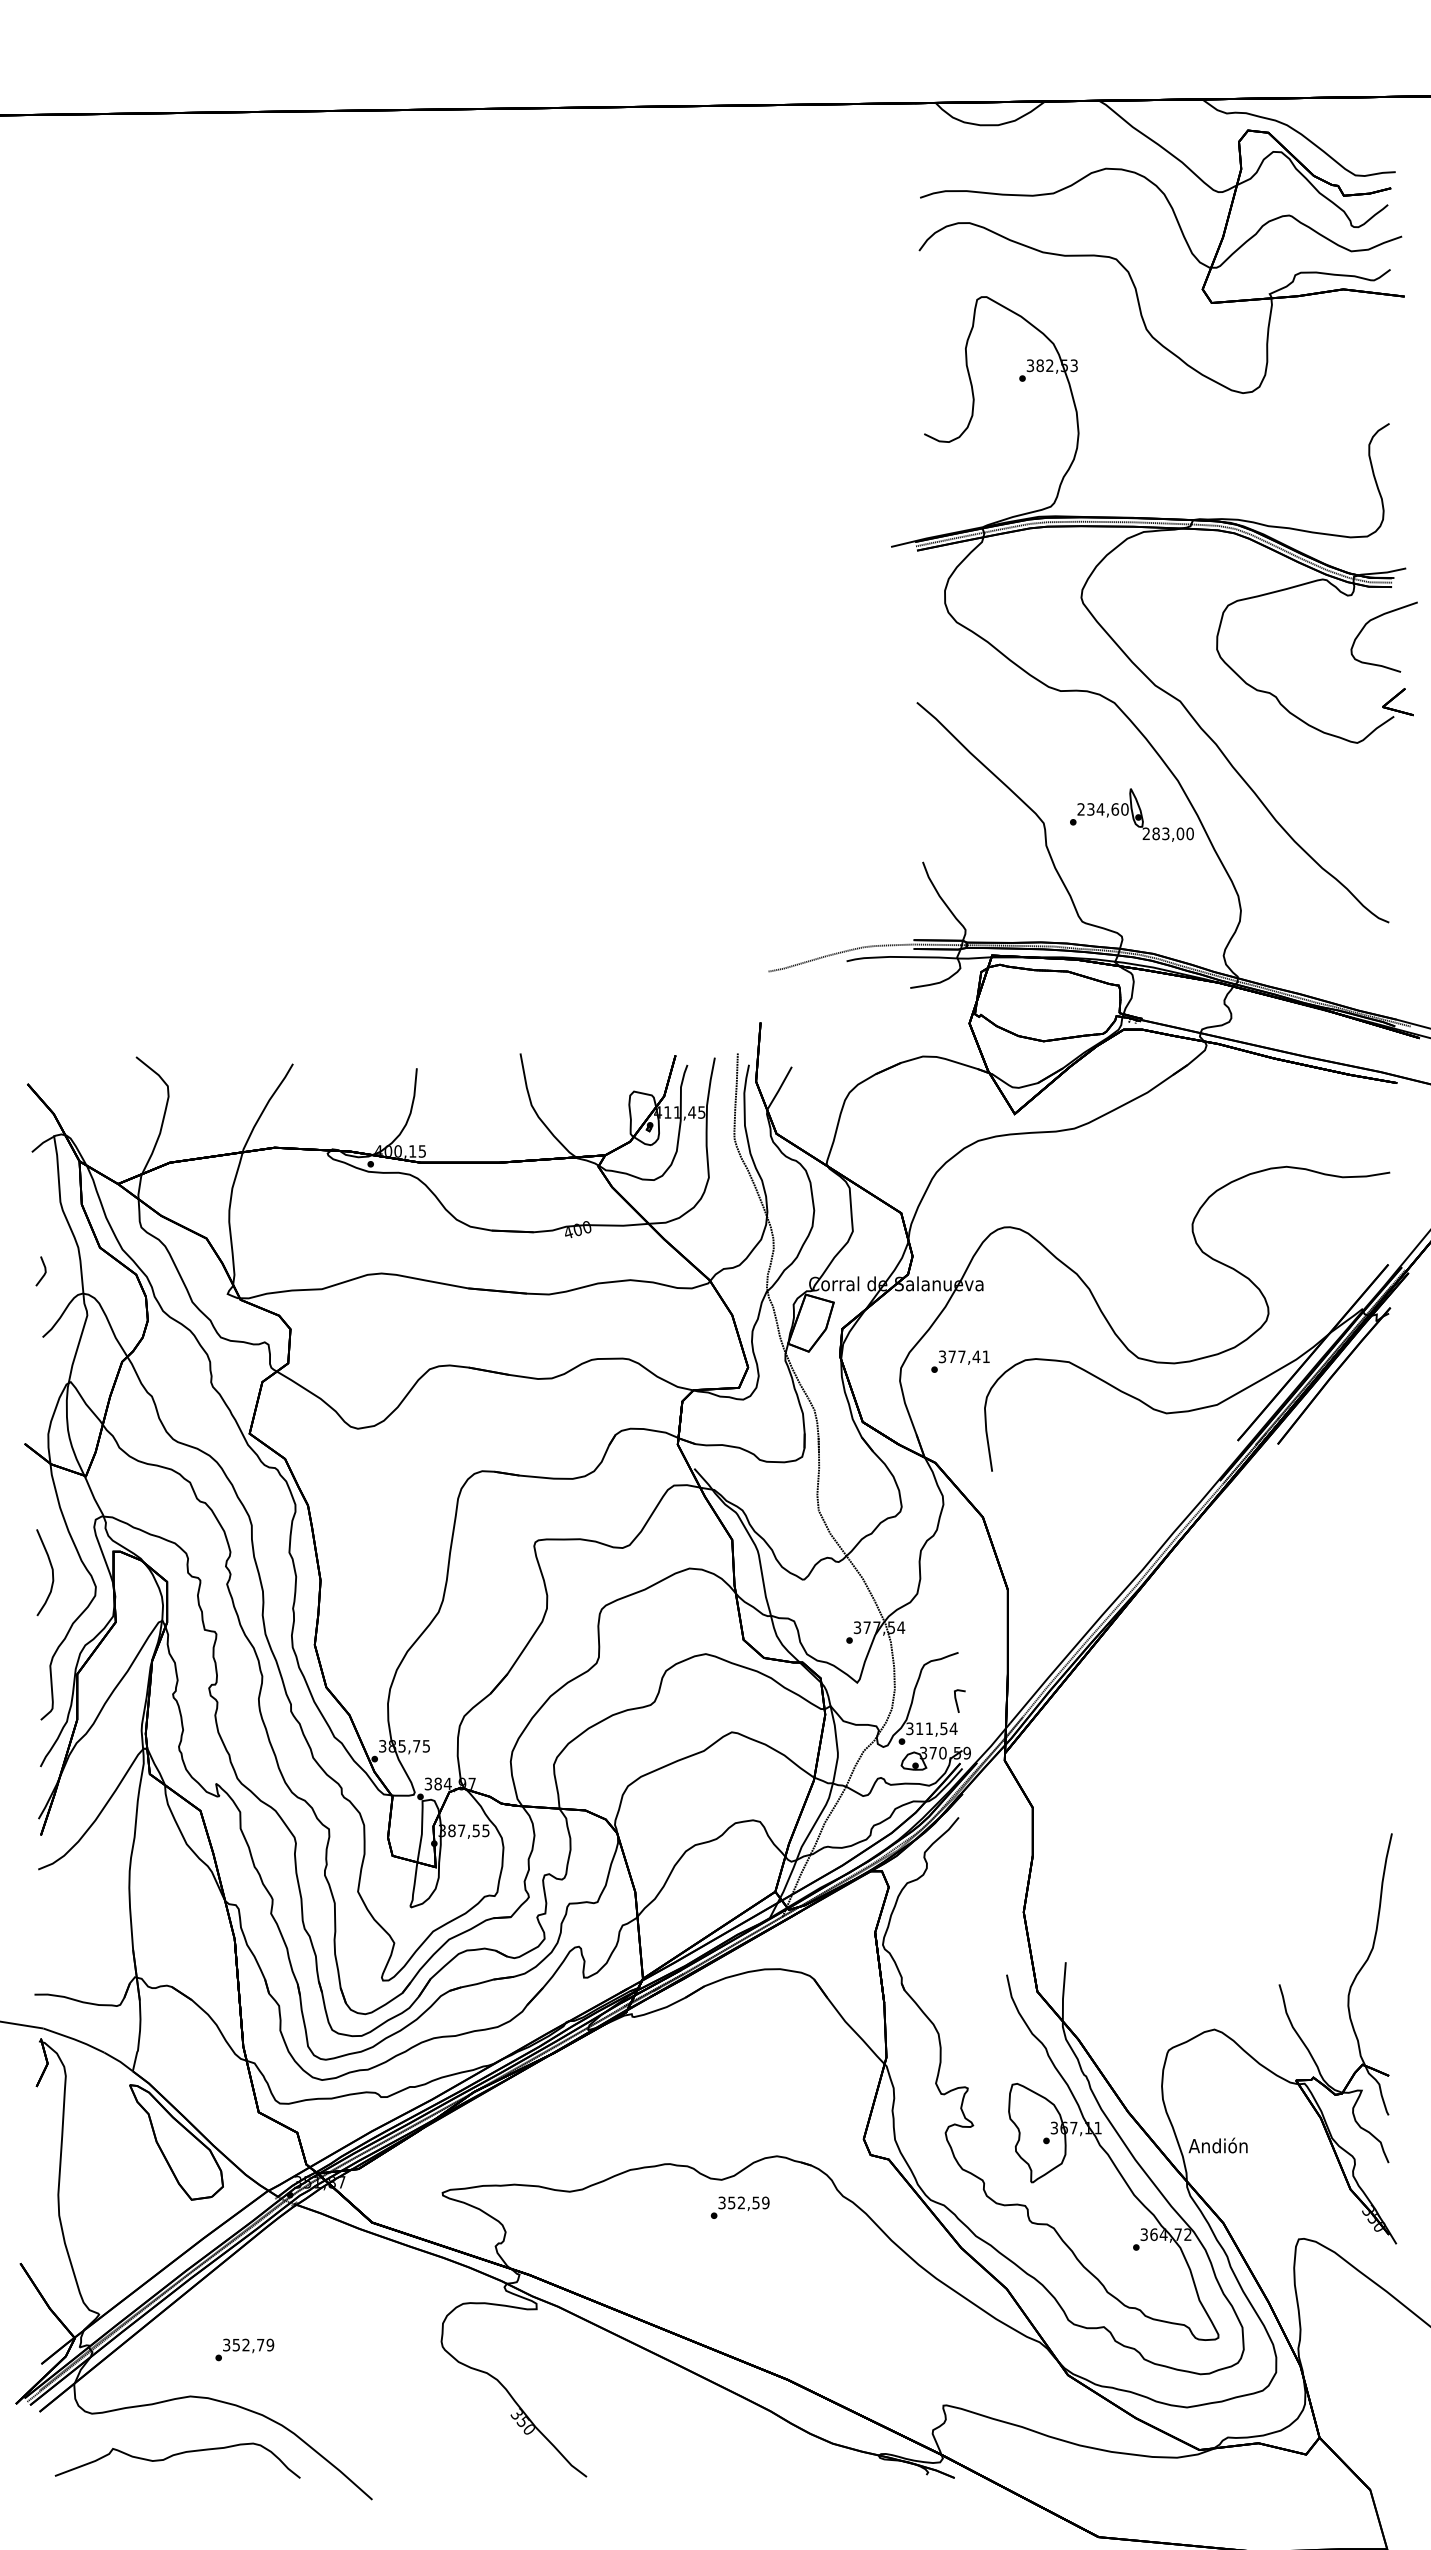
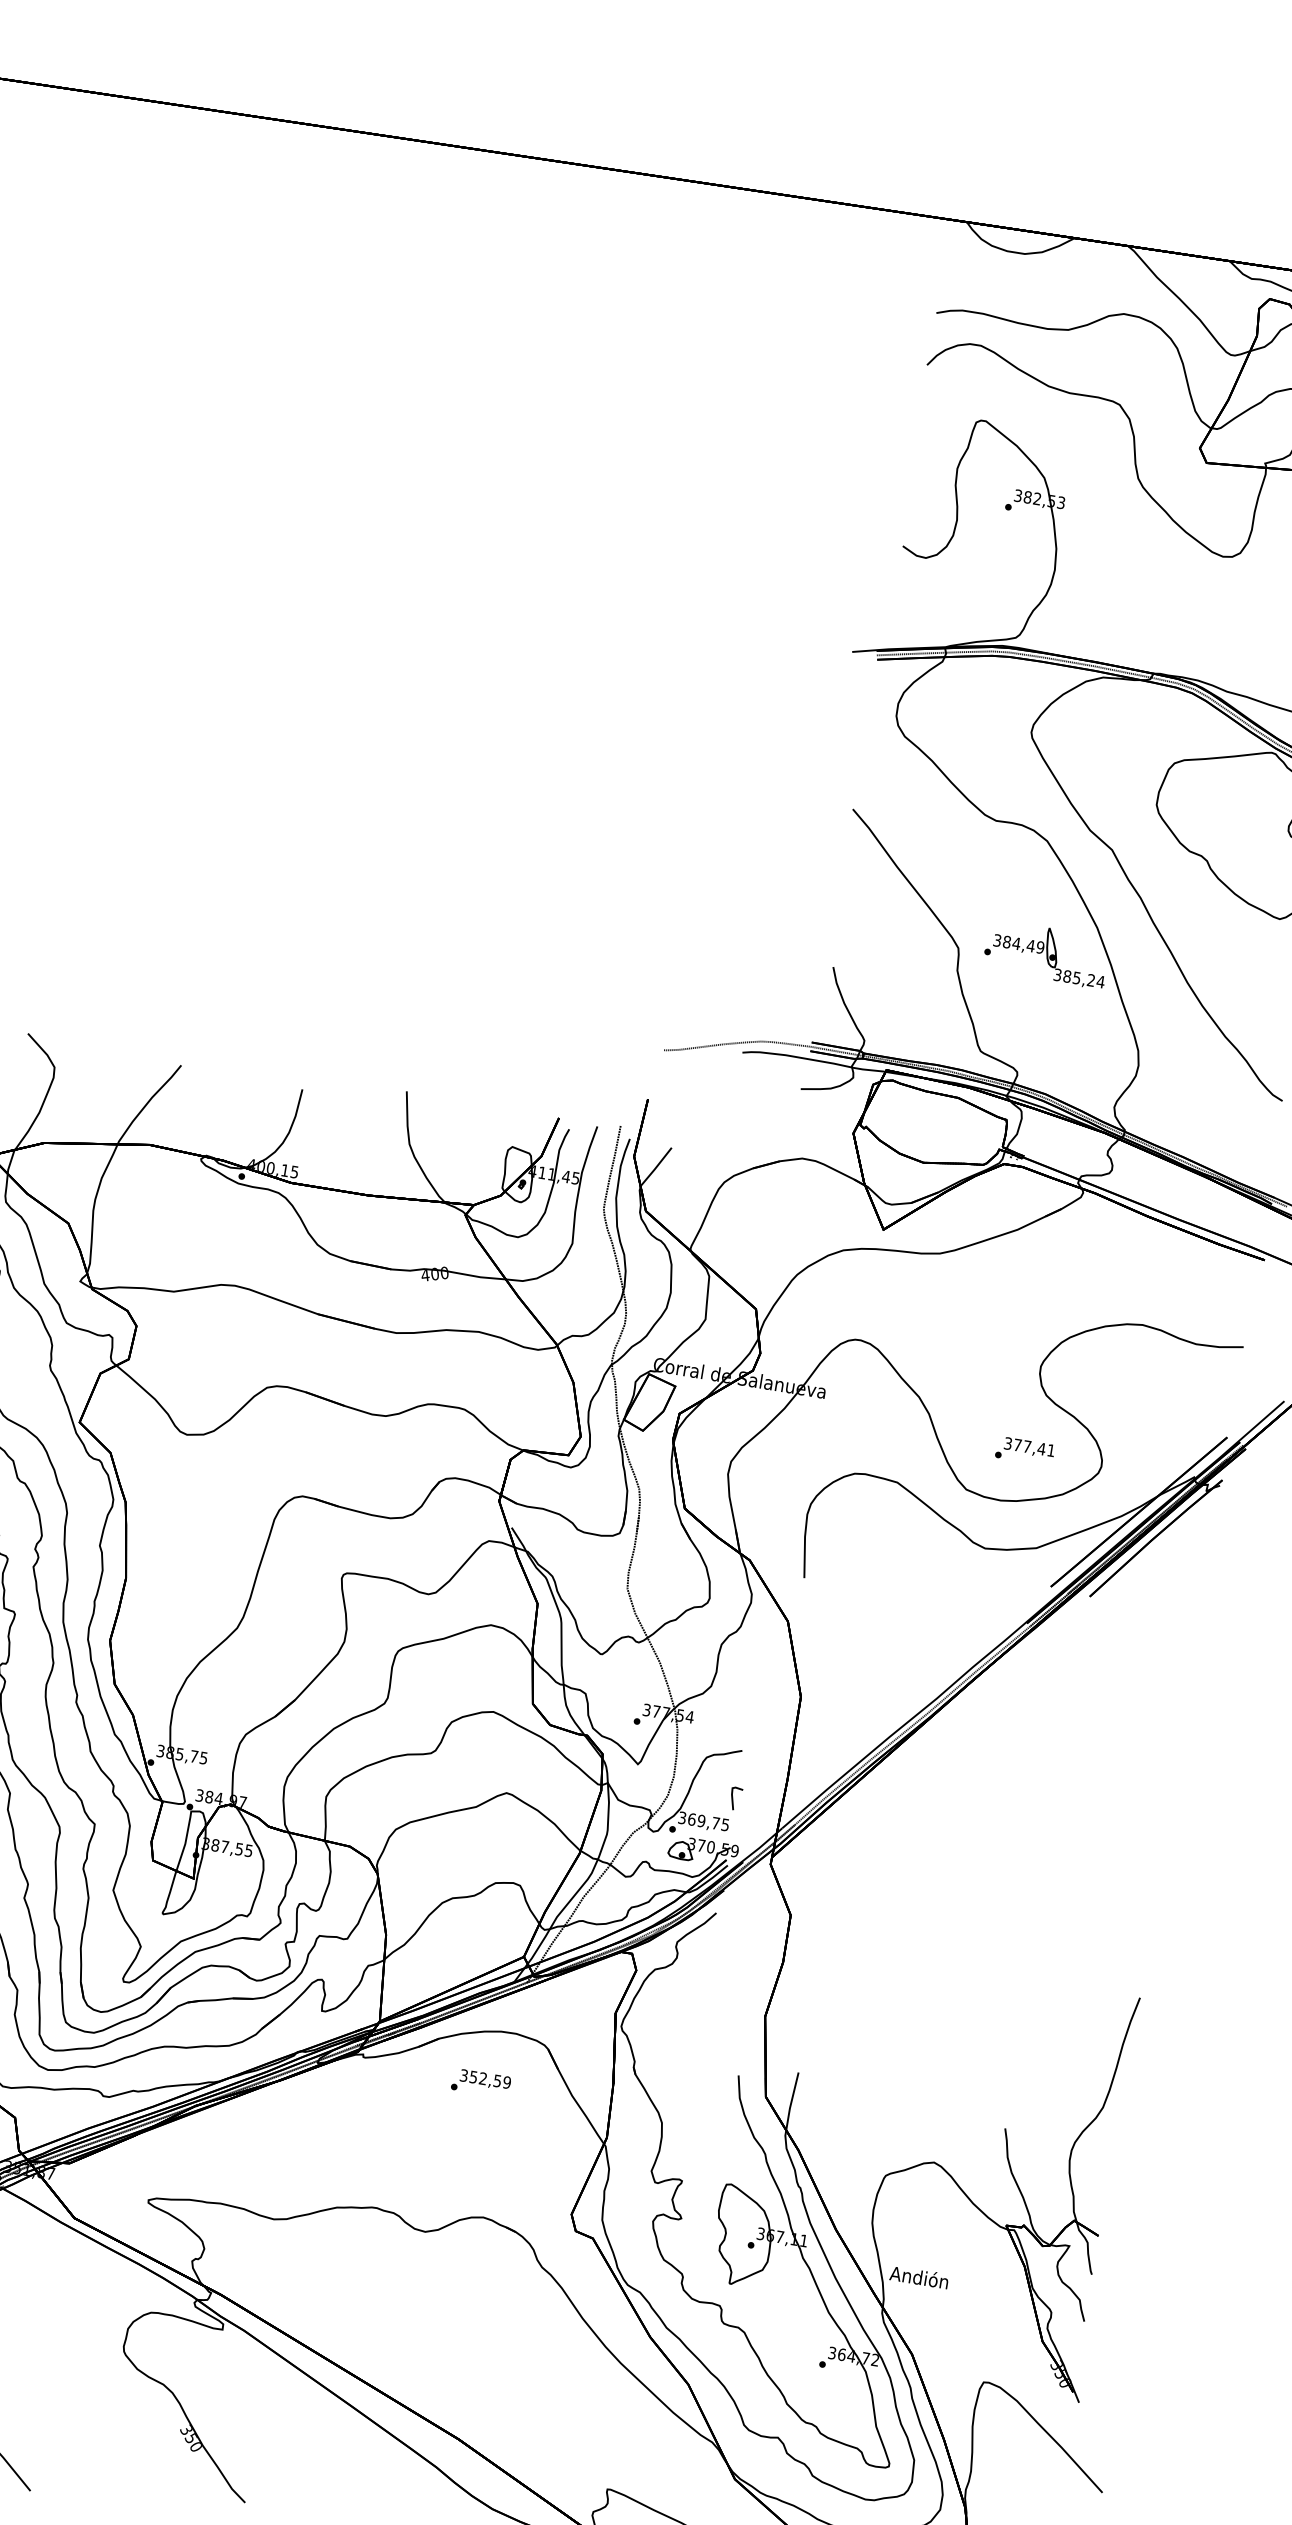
text: (1102, 809) -> (1018, 944), 234,60 -> 384,49
text: (1168, 833) -> (1079, 978), 283,00 -> 385,24
text: (960, 1361) -> (1025, 1451), moved
text: (936, 1728) -> (708, 1821), 311,54 -> 369,75
text: (739, 2207) -> (480, 2082), moved

